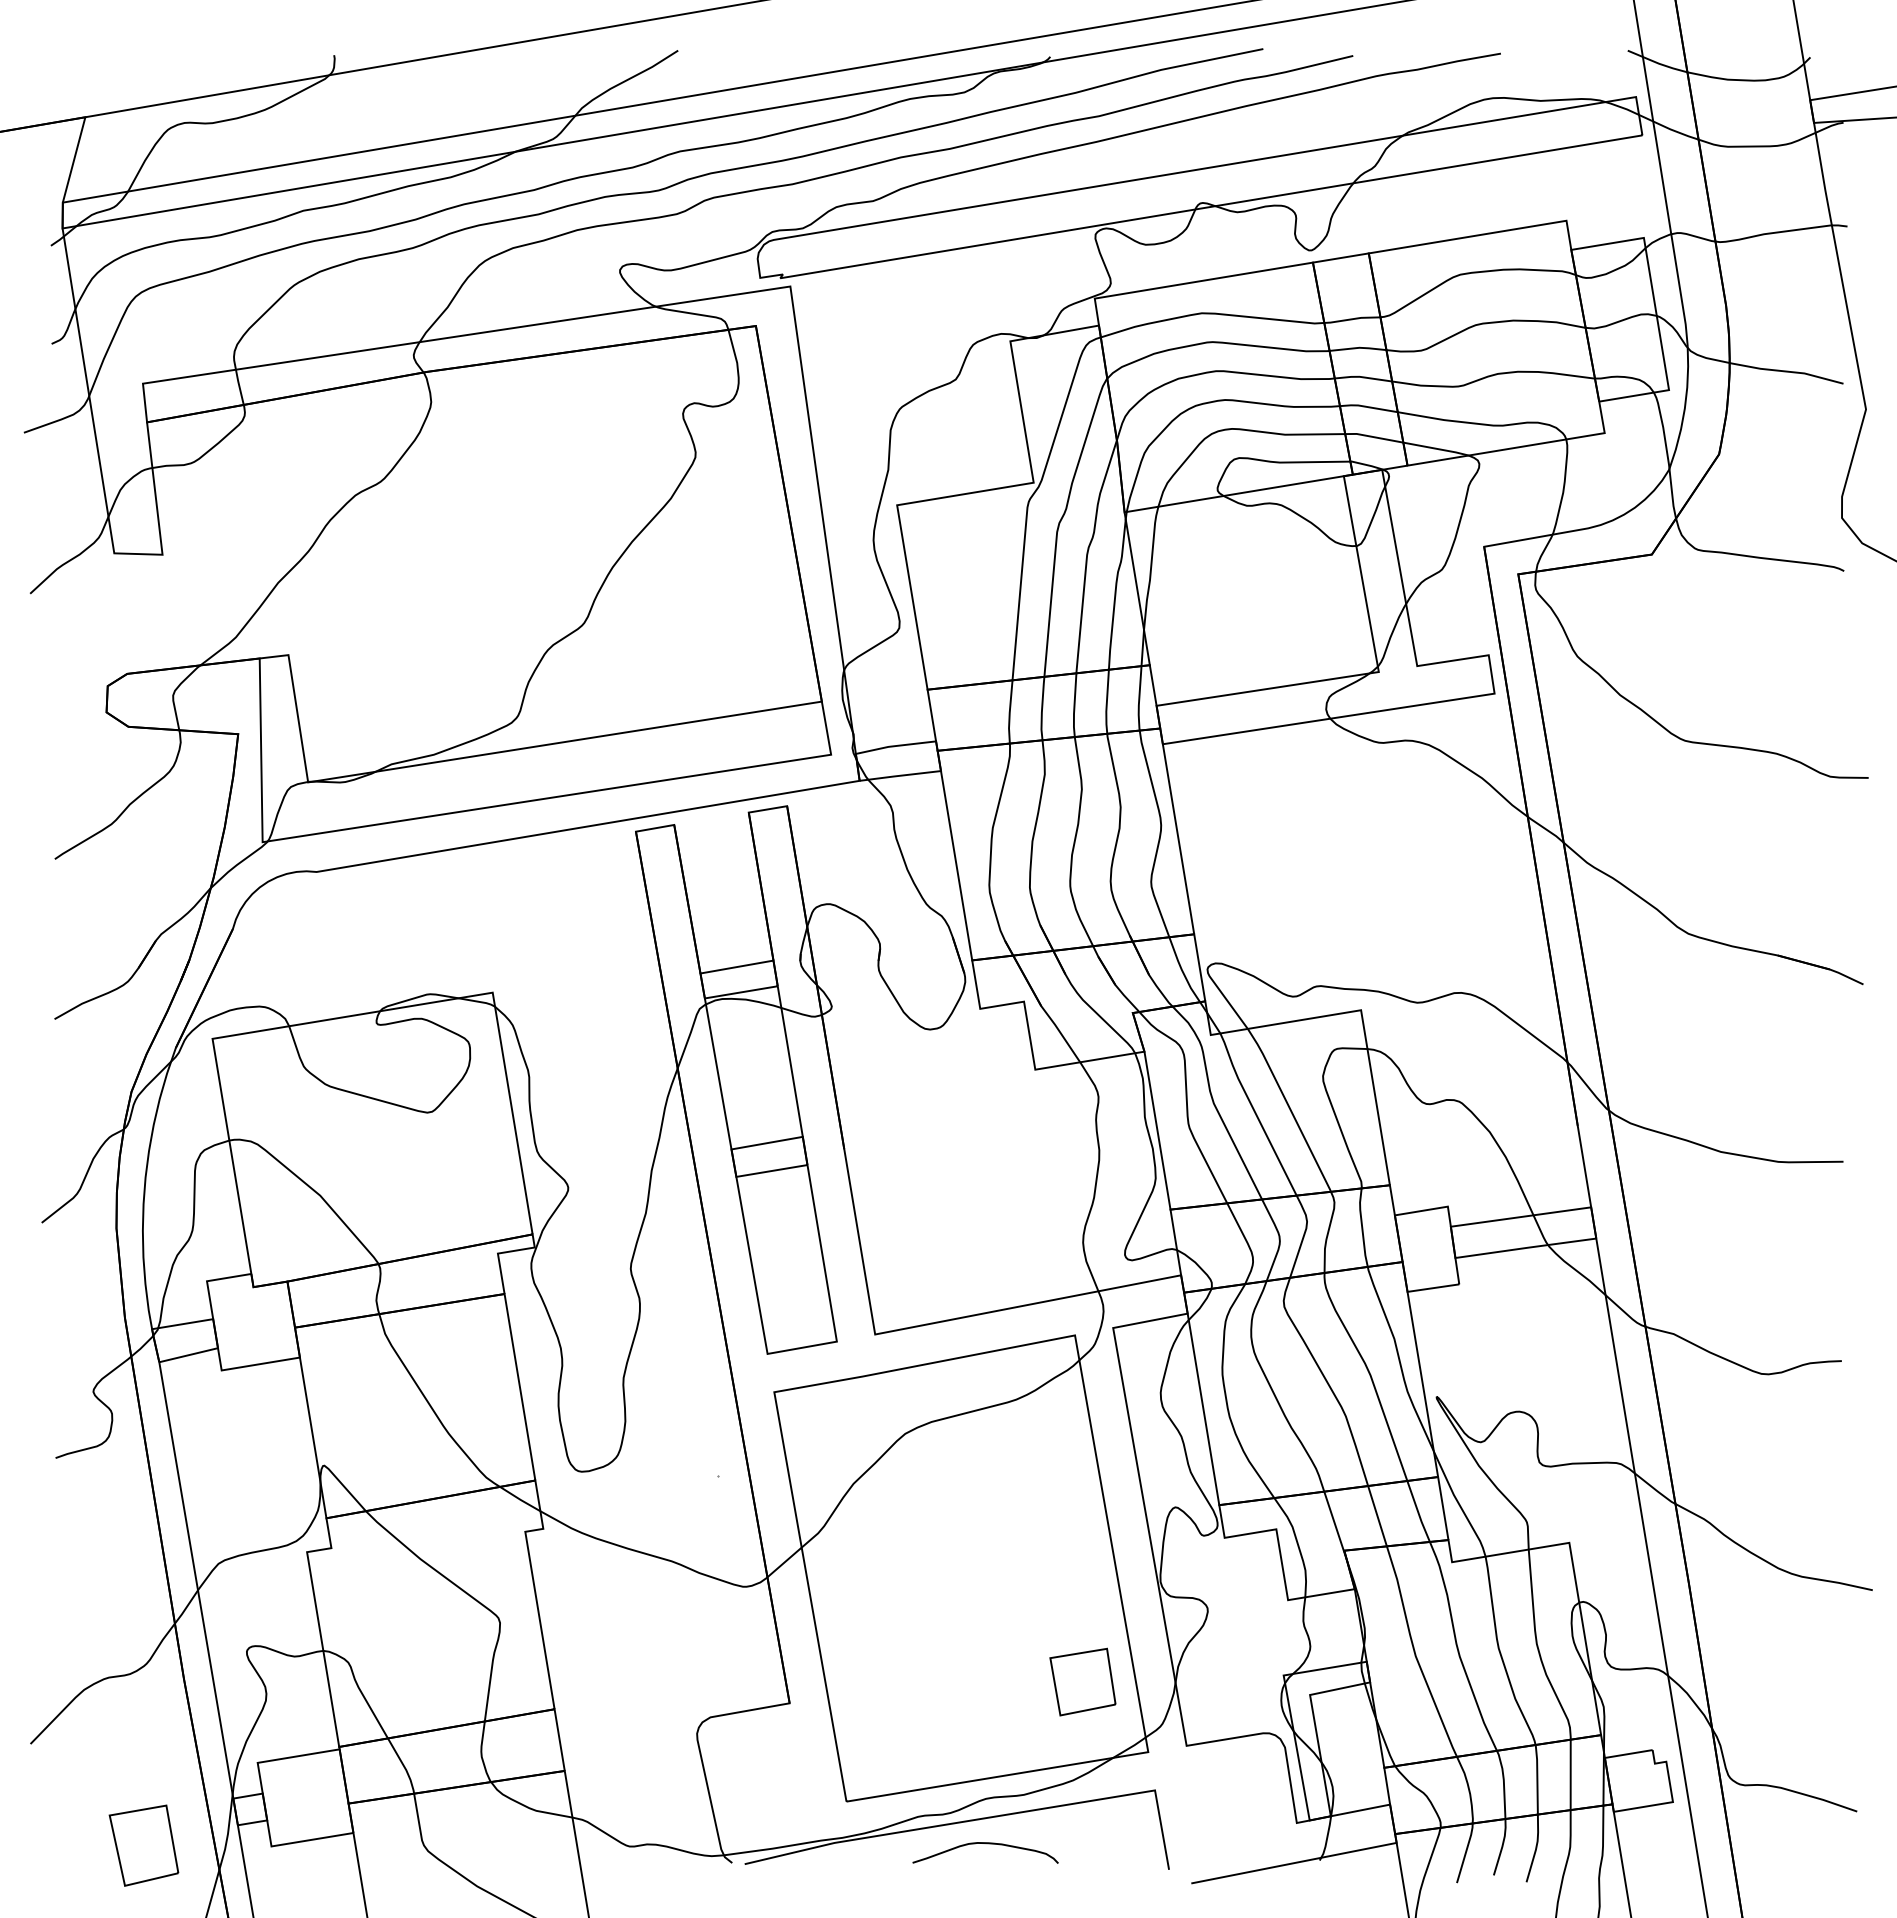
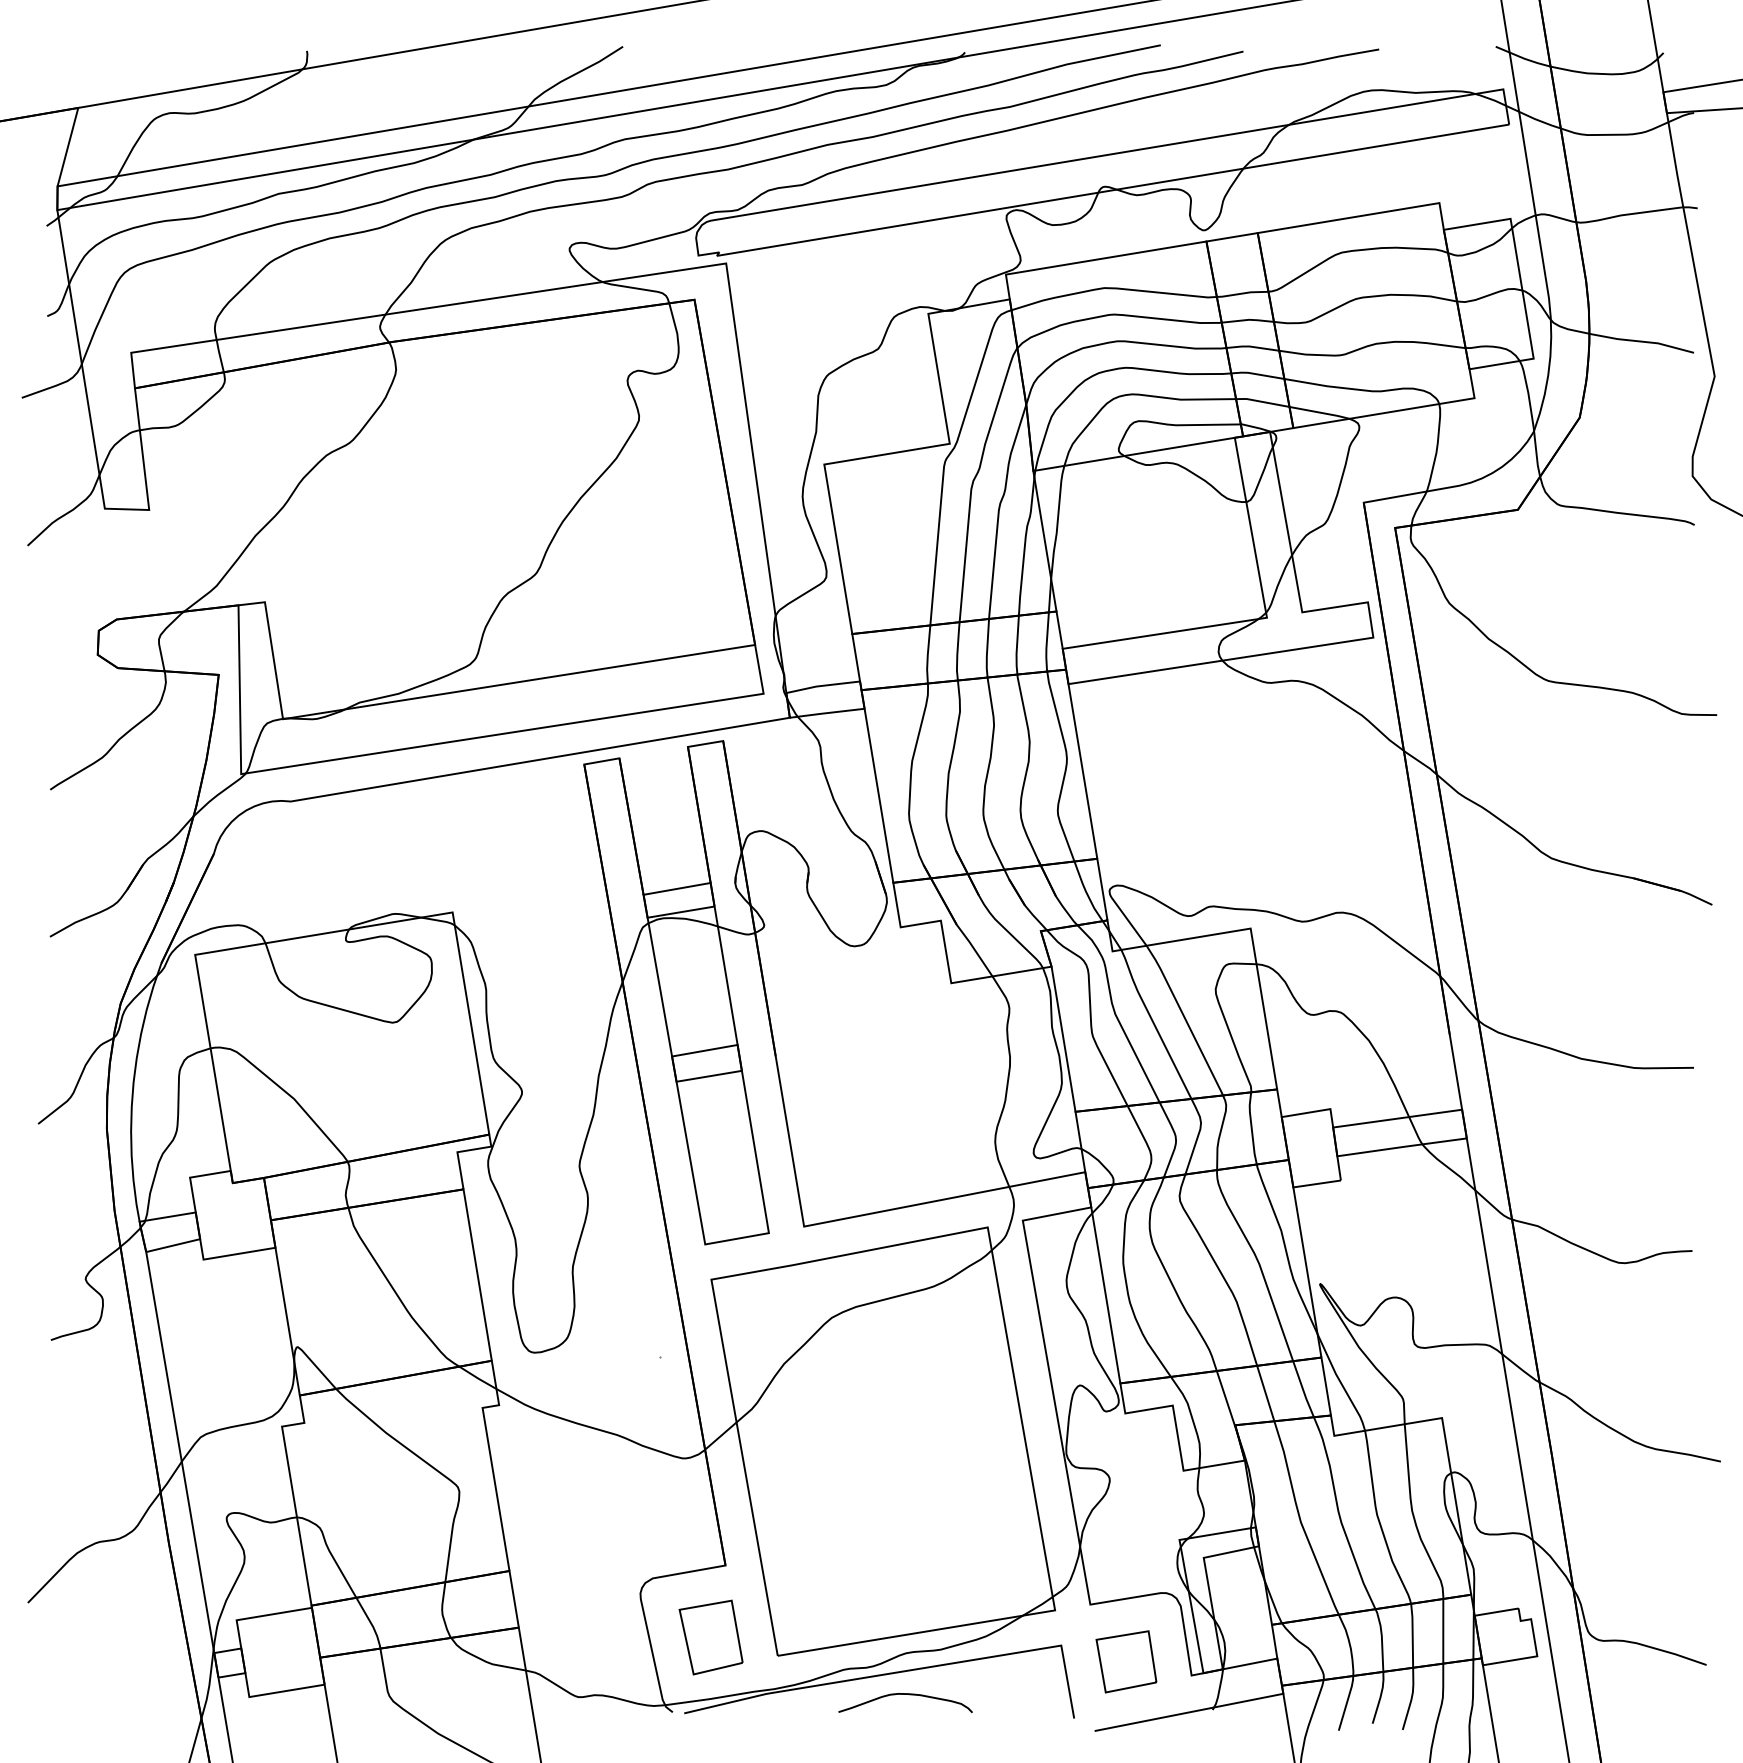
part: (1082, 1681) -> (1126, 1661), moved
part: (143, 1845) -> (710, 1637), moved

